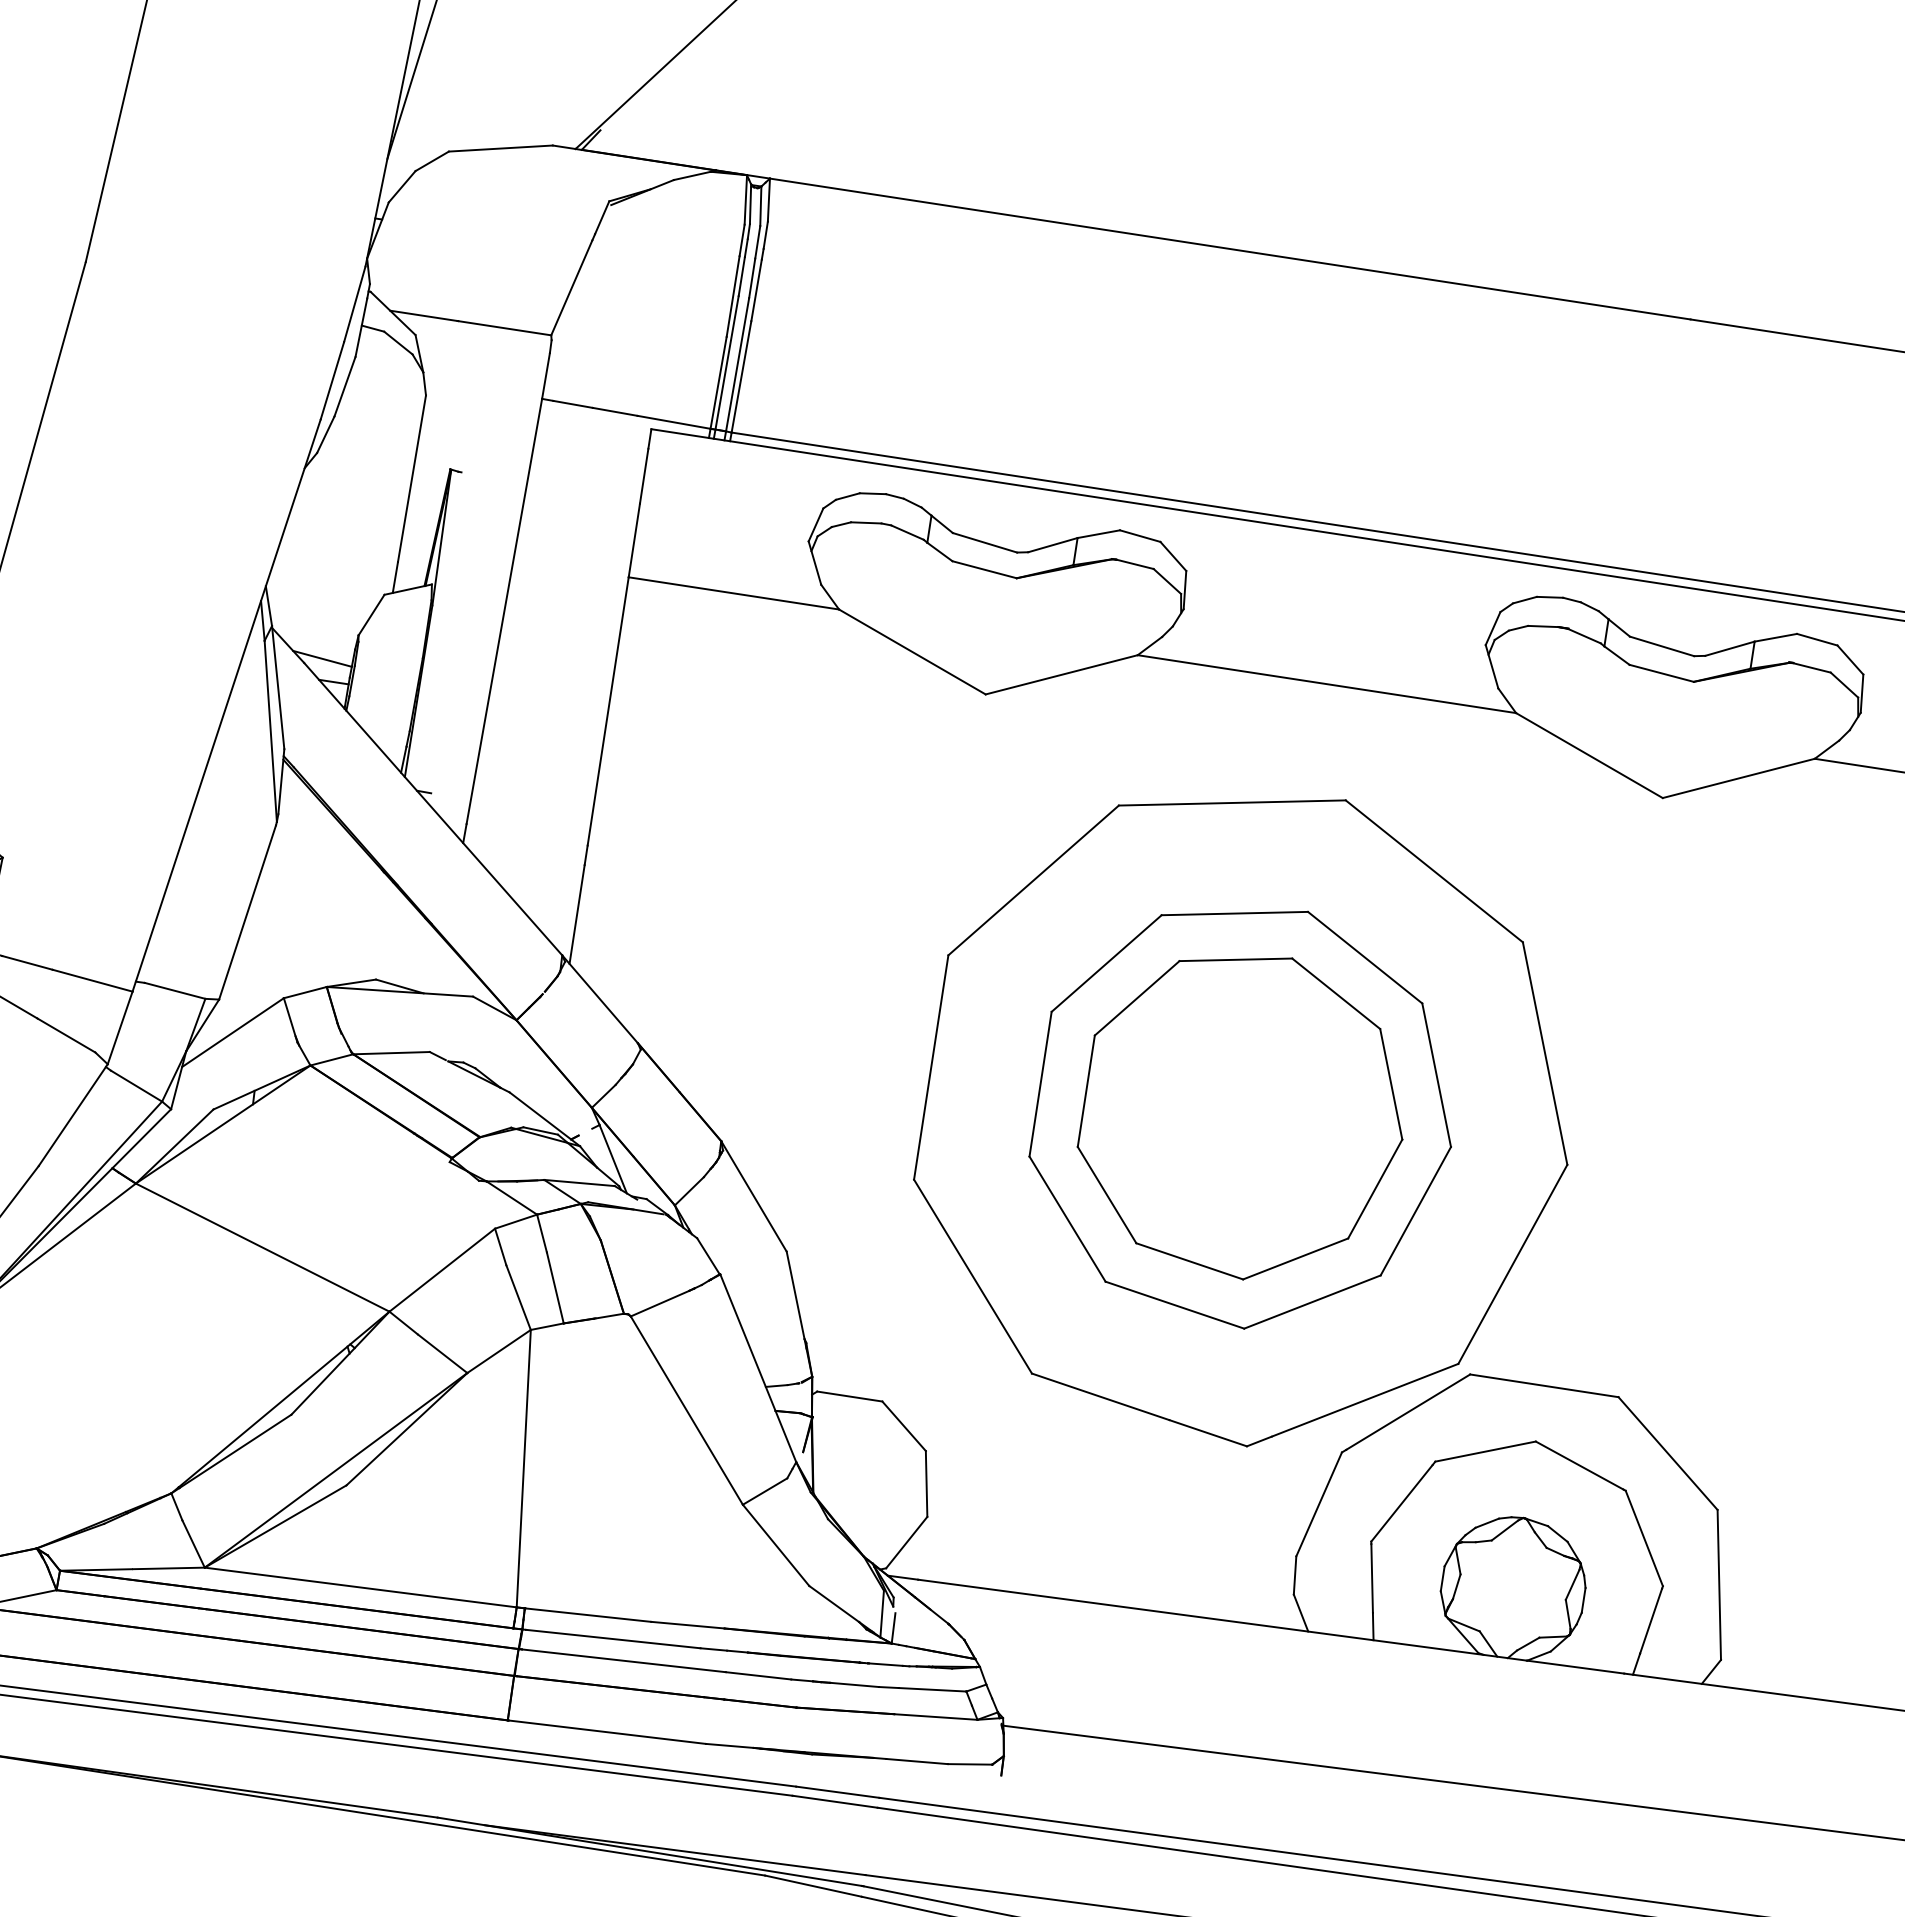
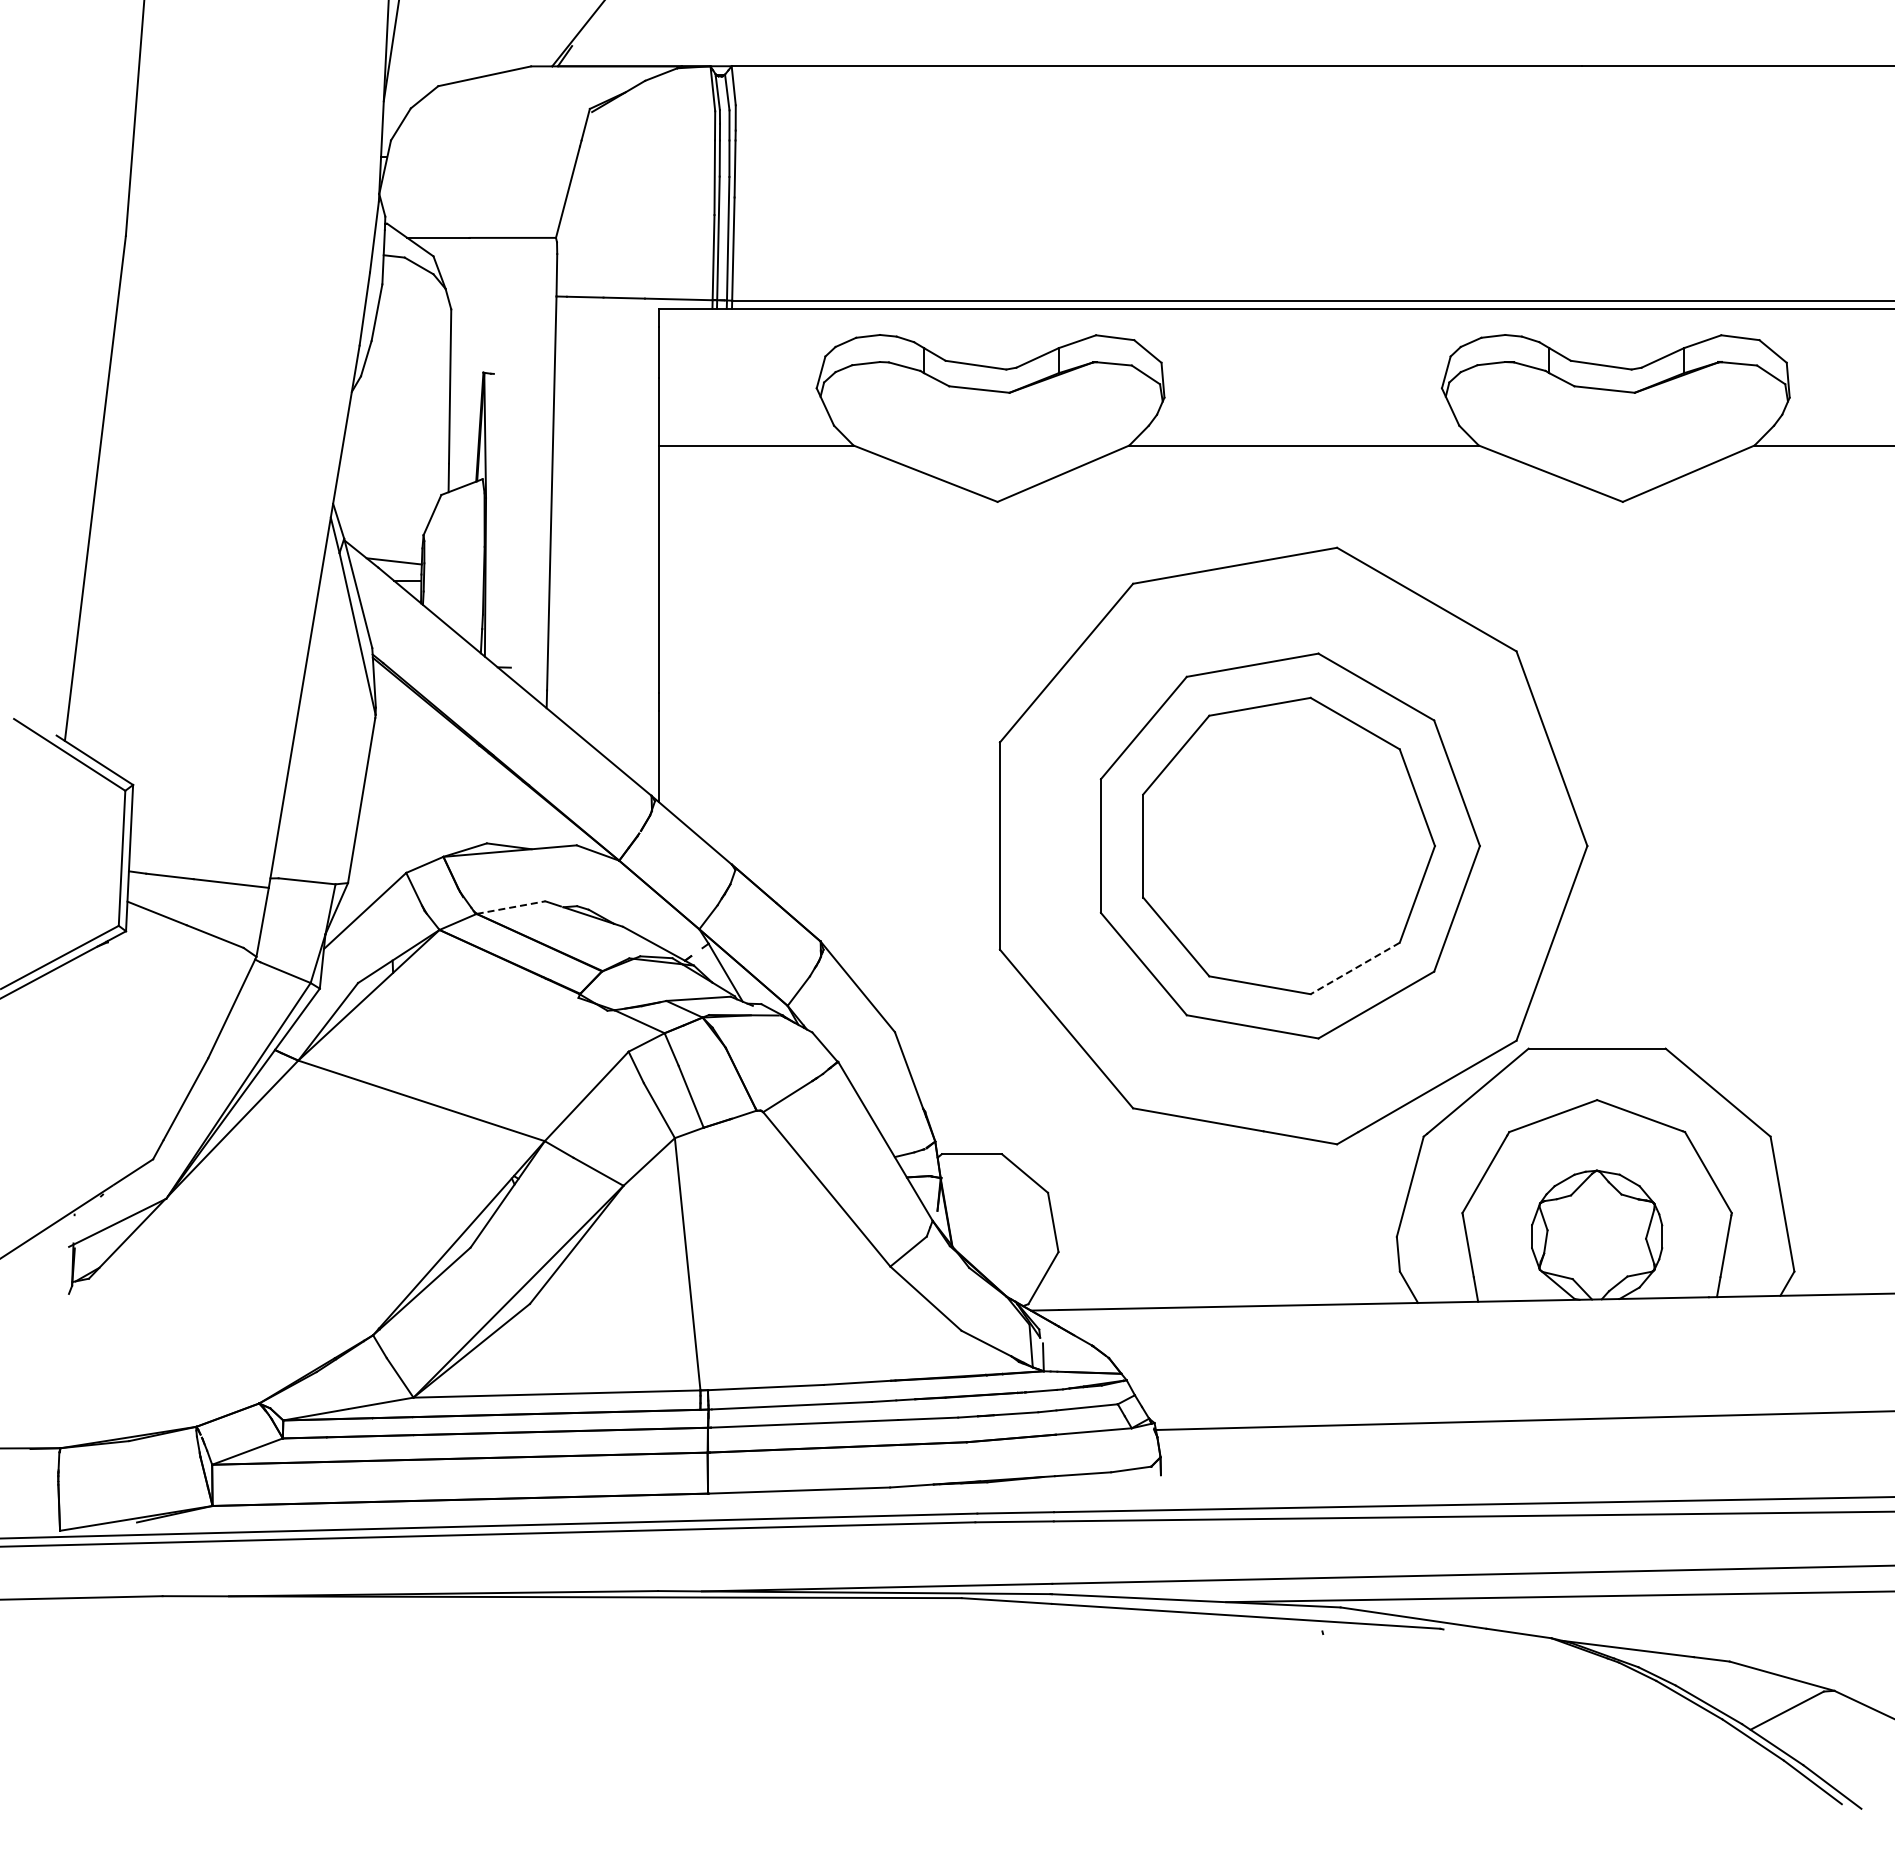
line: (392, 1053) -> (511, 907), solid -> dashed
line: (1294, 1258) -> (1354, 968), solid -> dashed

